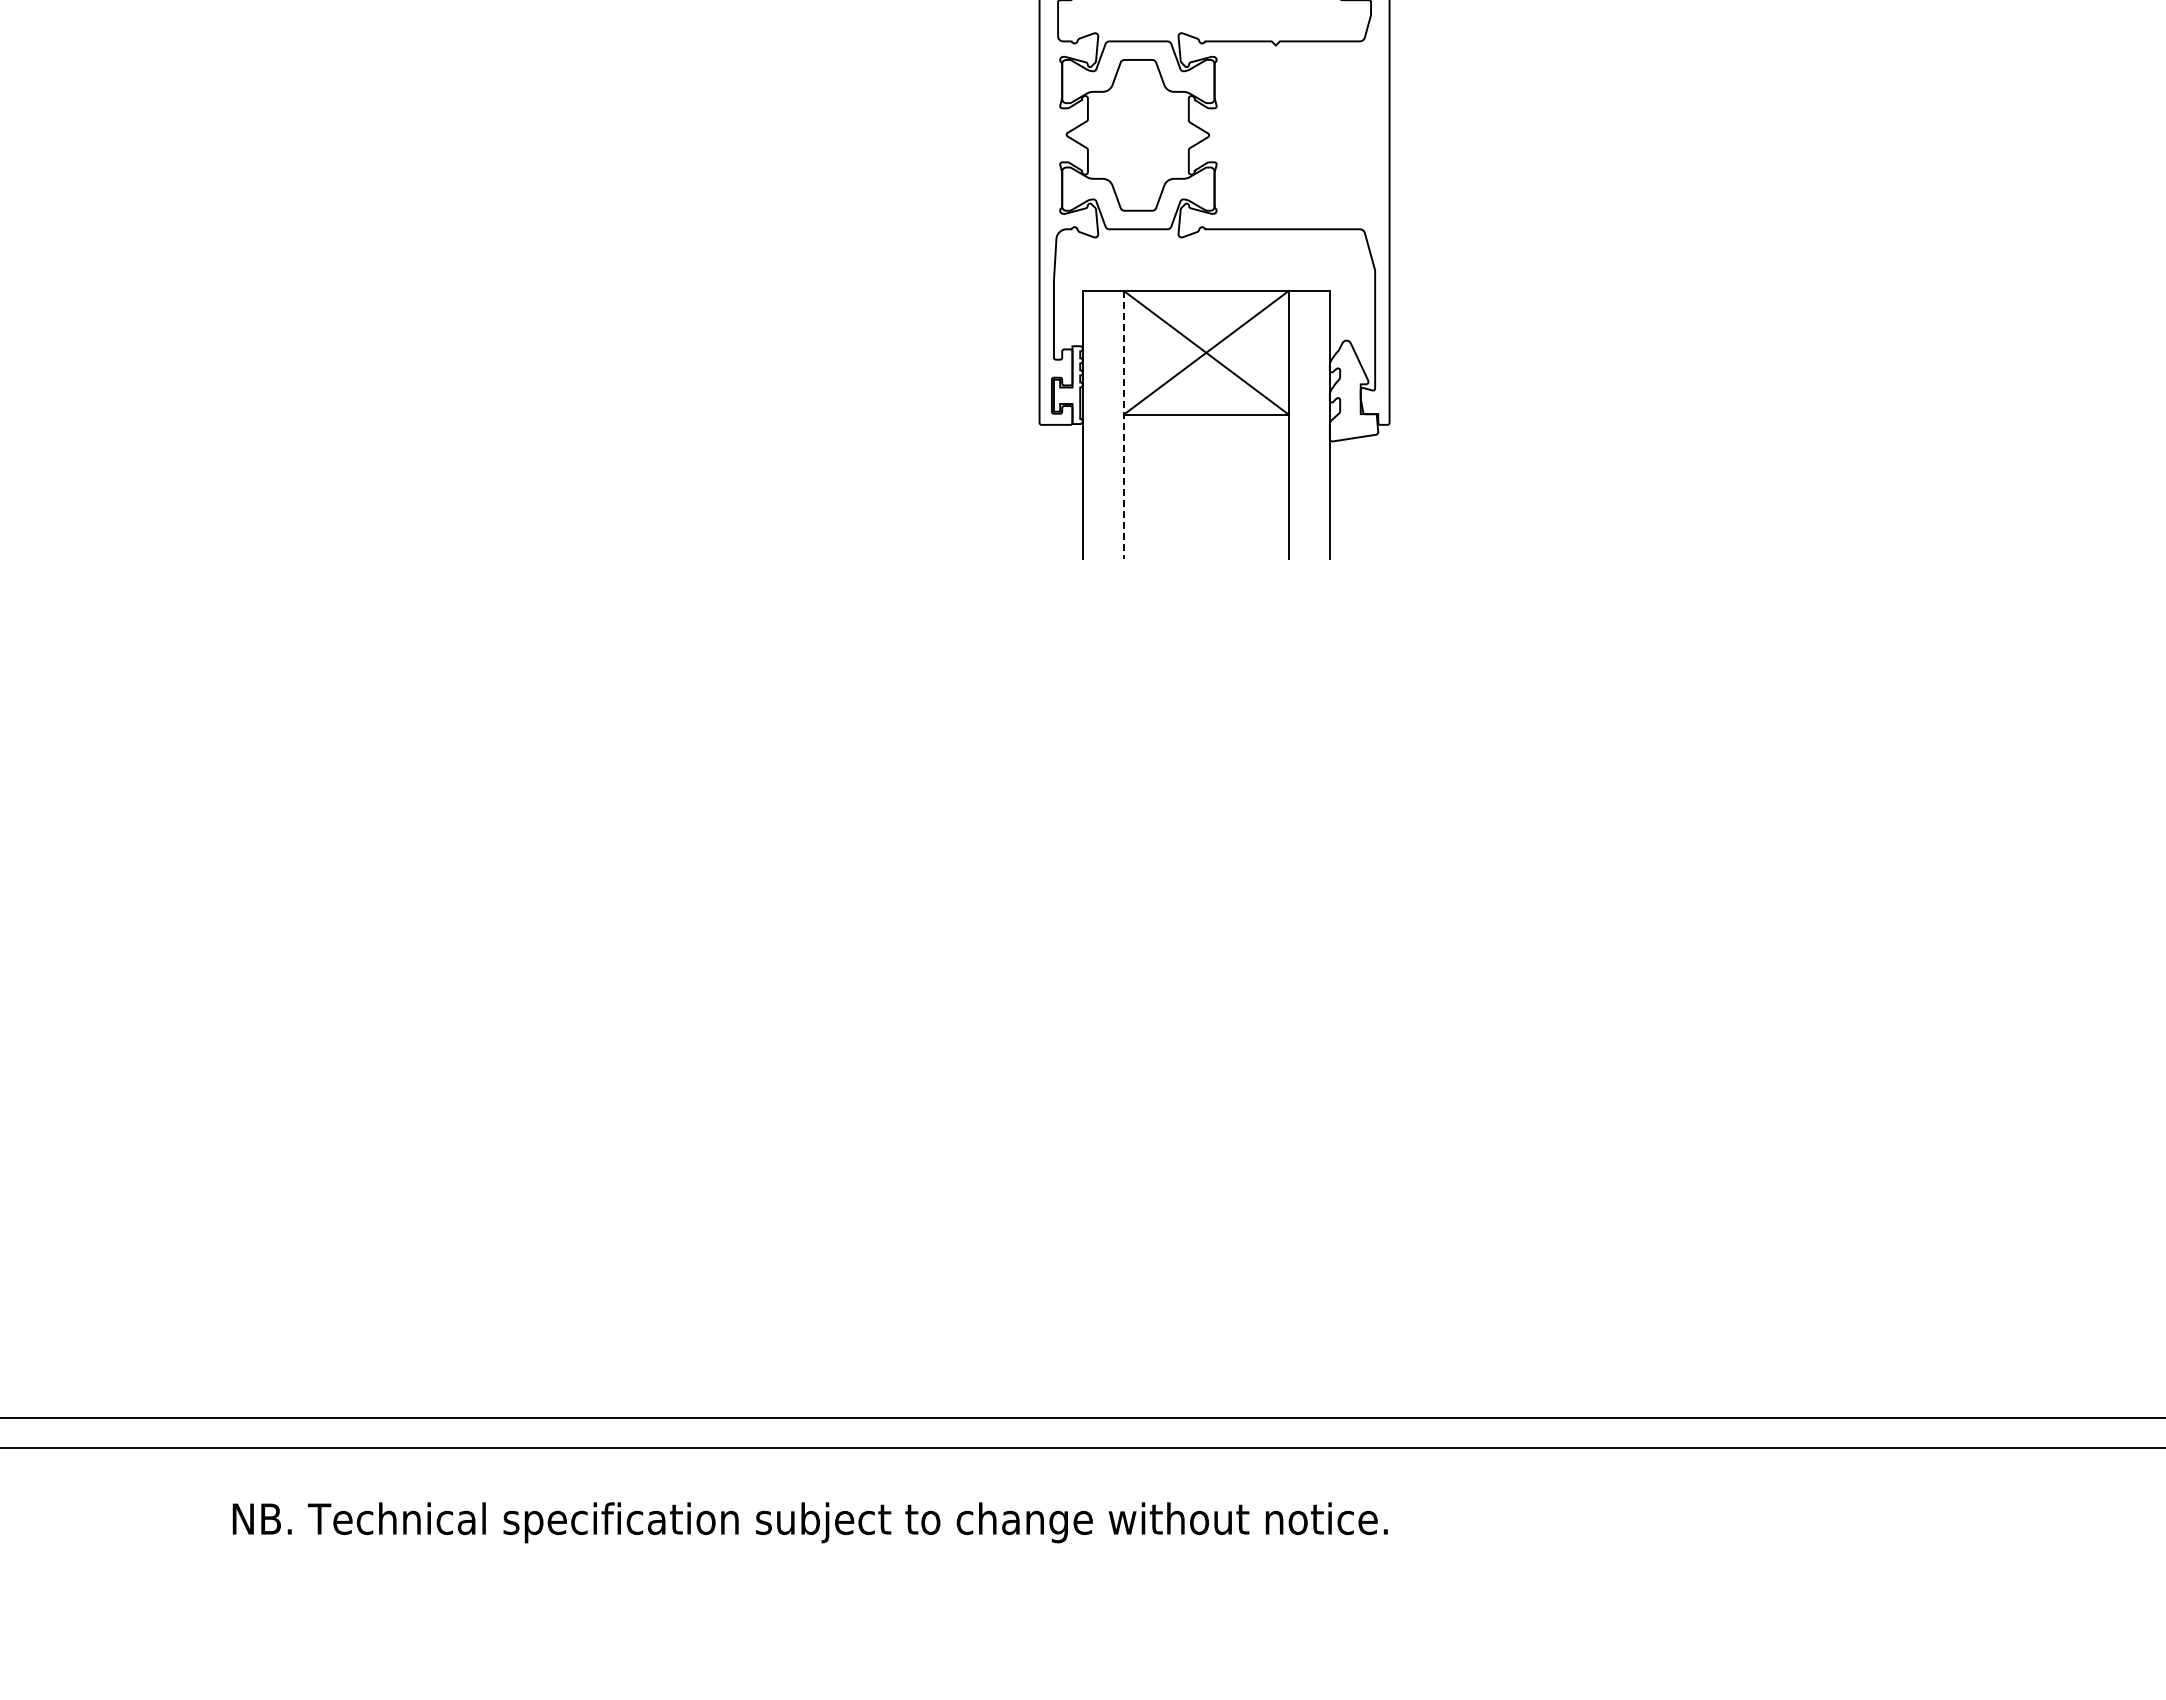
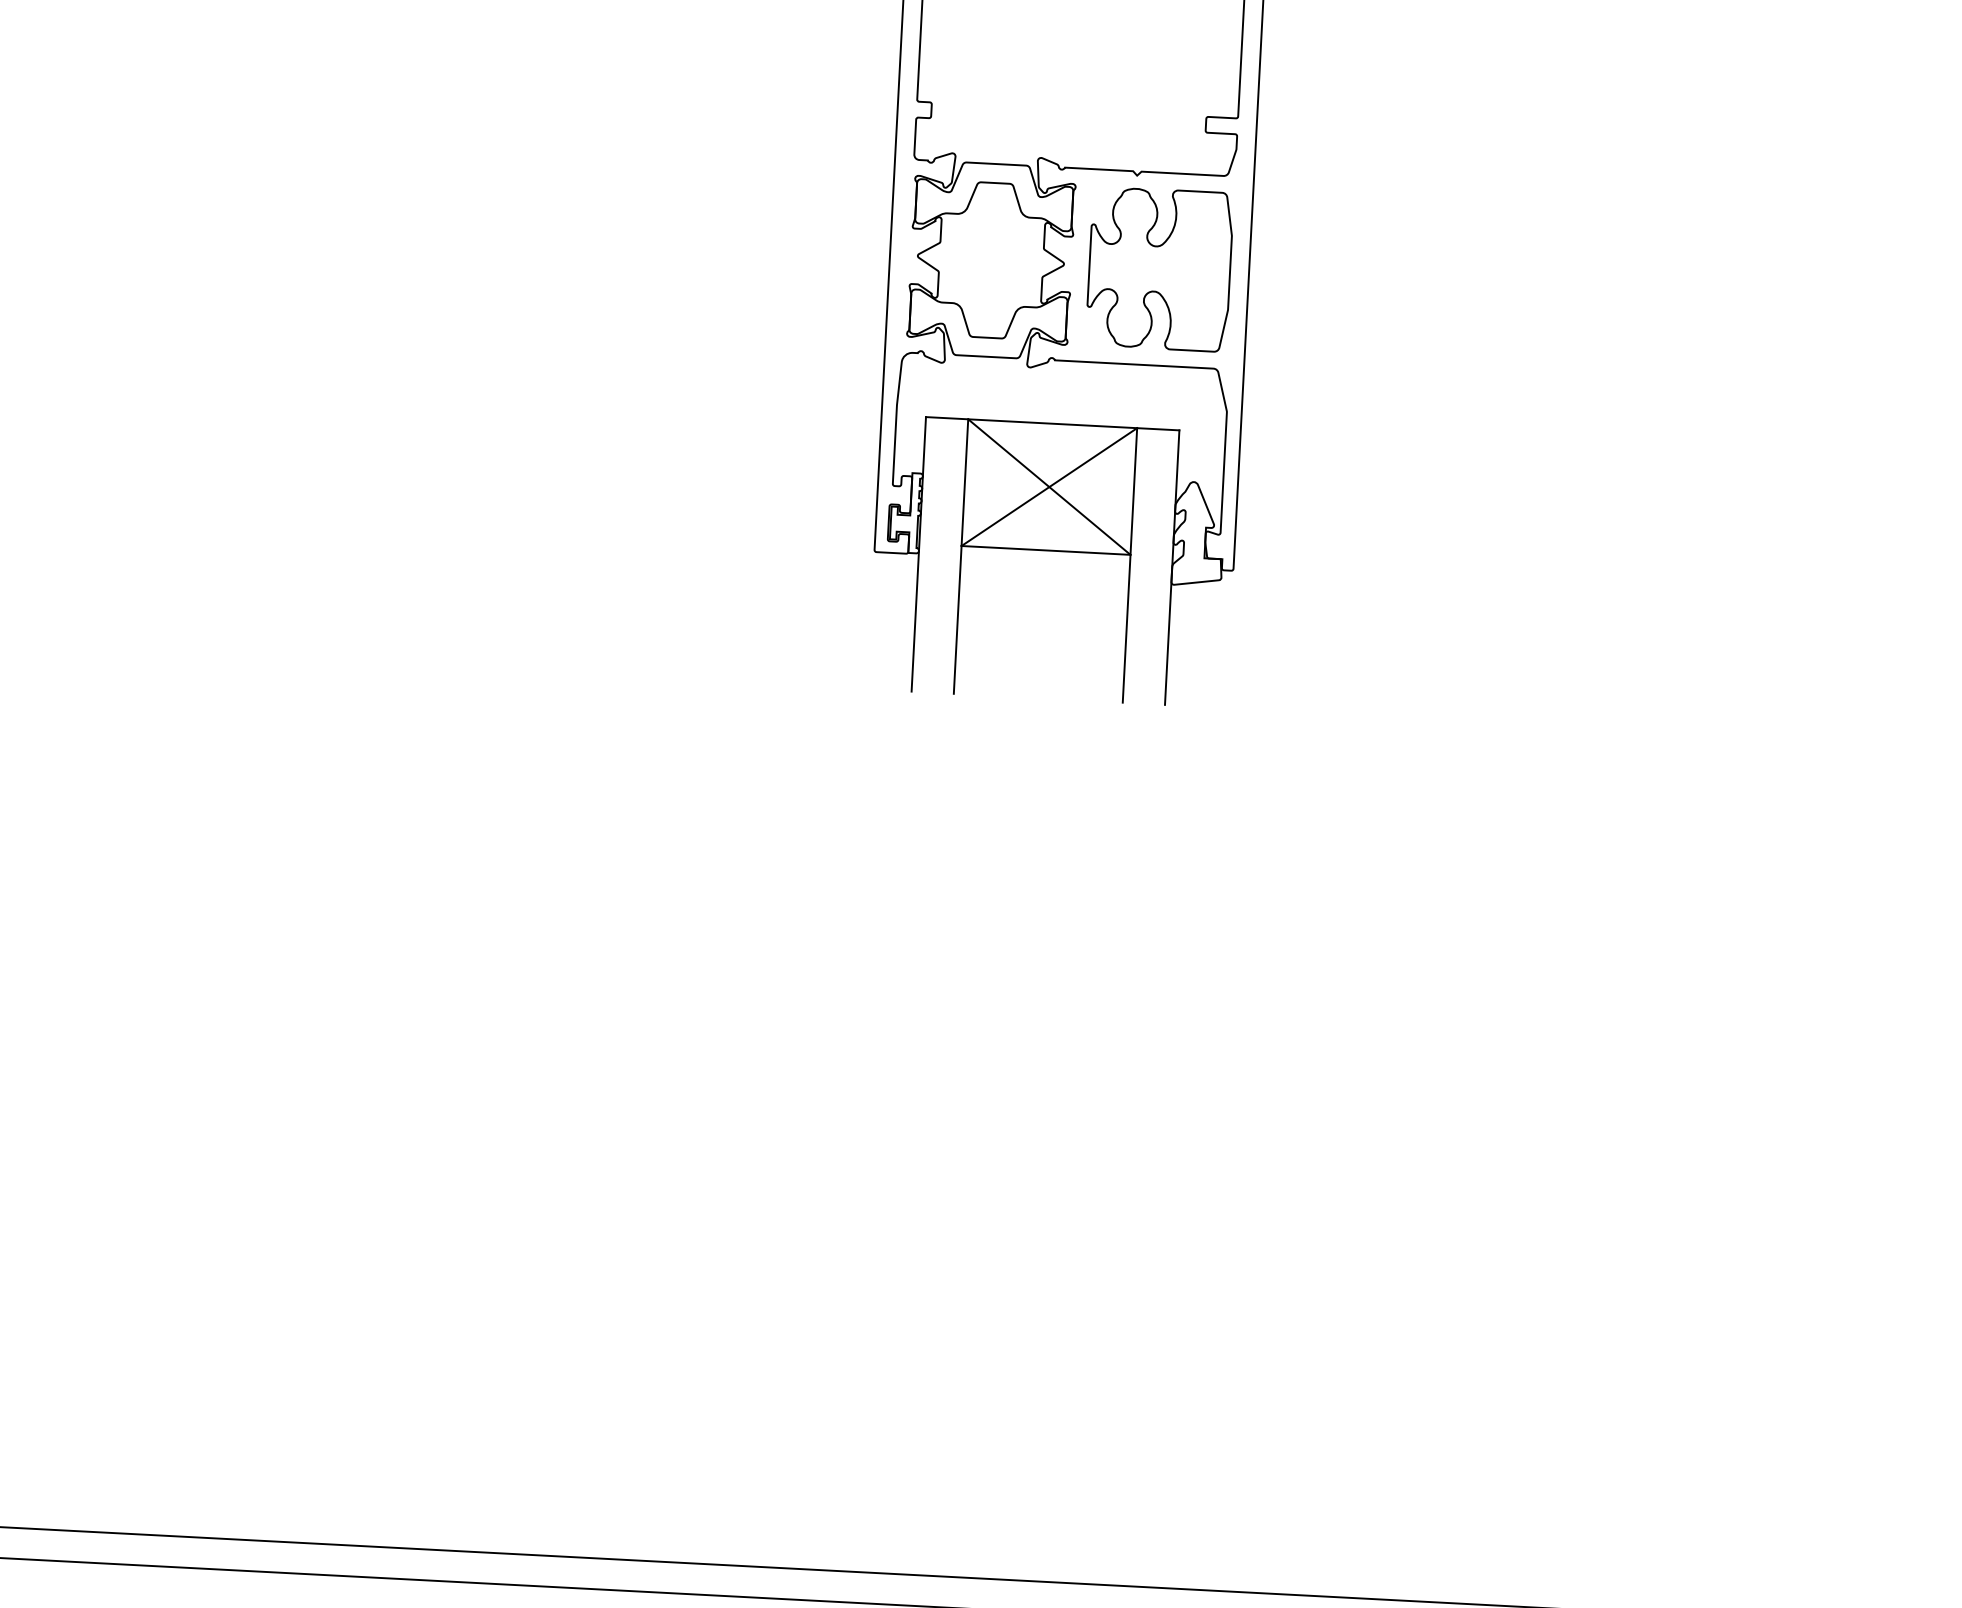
part: (1302, 135) -> (1159, 269), added
line: (1123, 424) -> (960, 556), dashed -> solid

